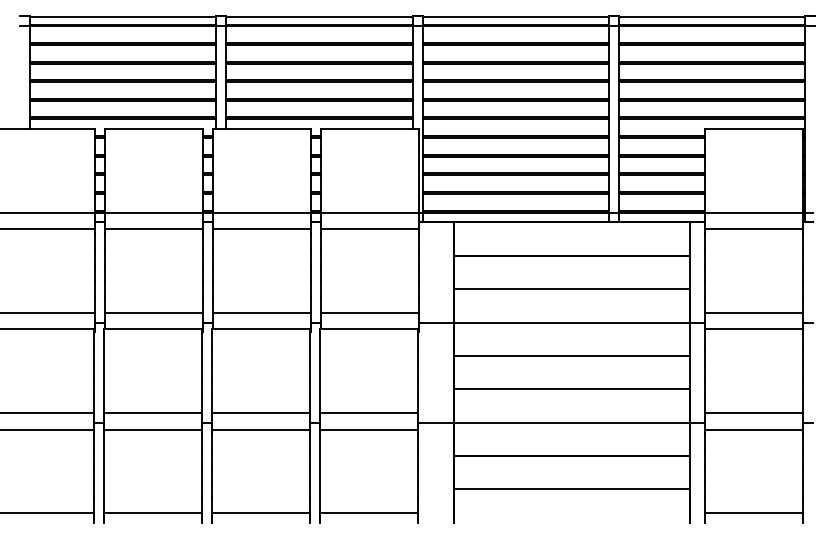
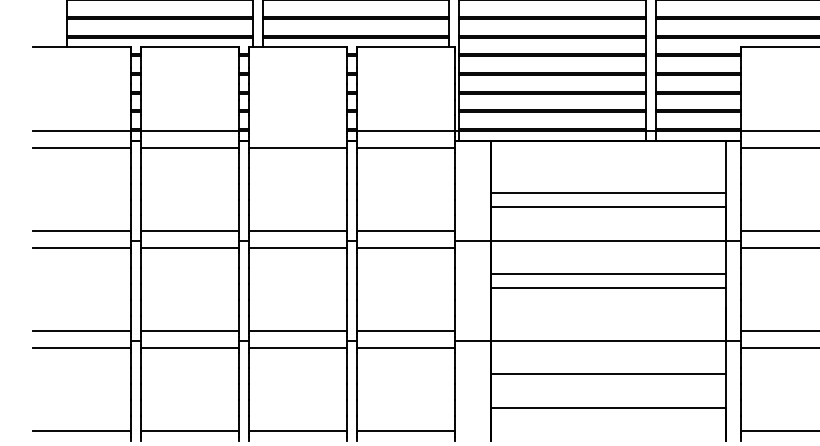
line: (261, 212) -> (298, 130), removed
line: (571, 255) -> (608, 192), moved
line: (571, 389) -> (608, 287), moved

